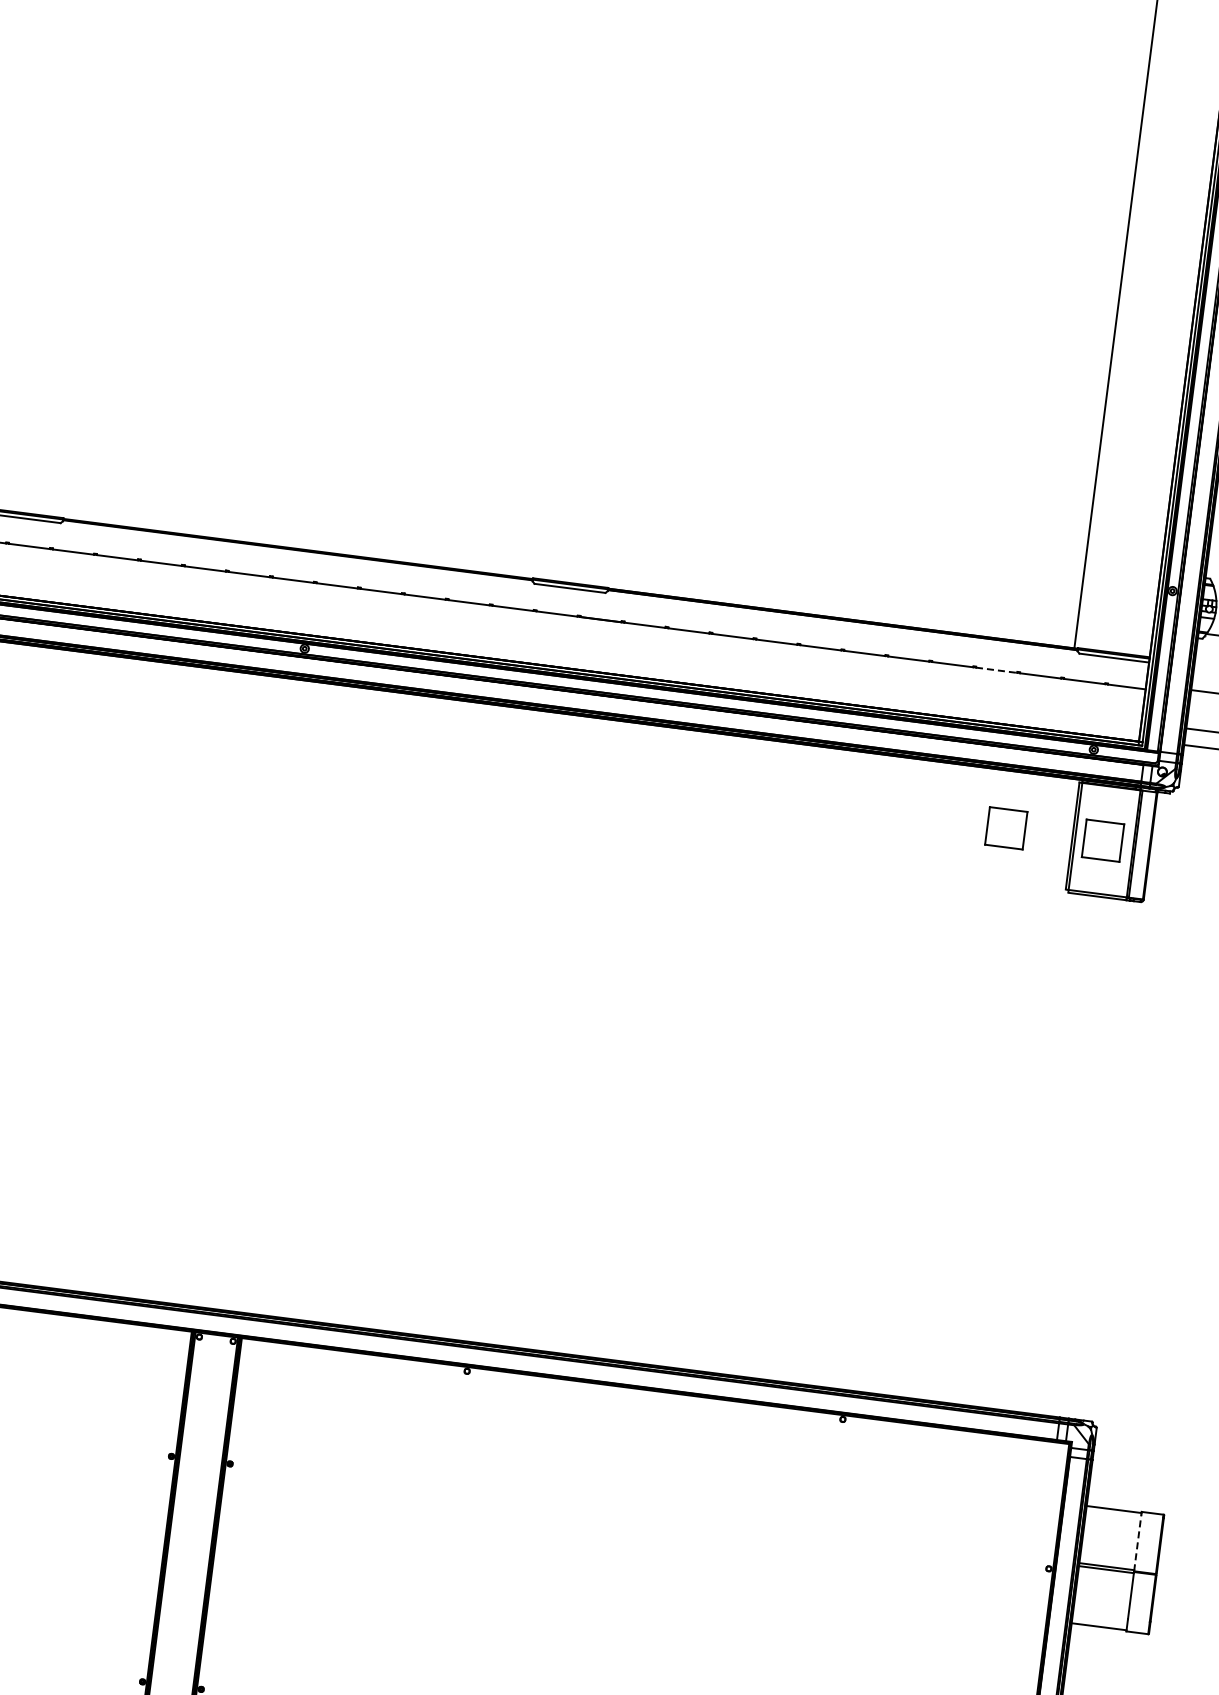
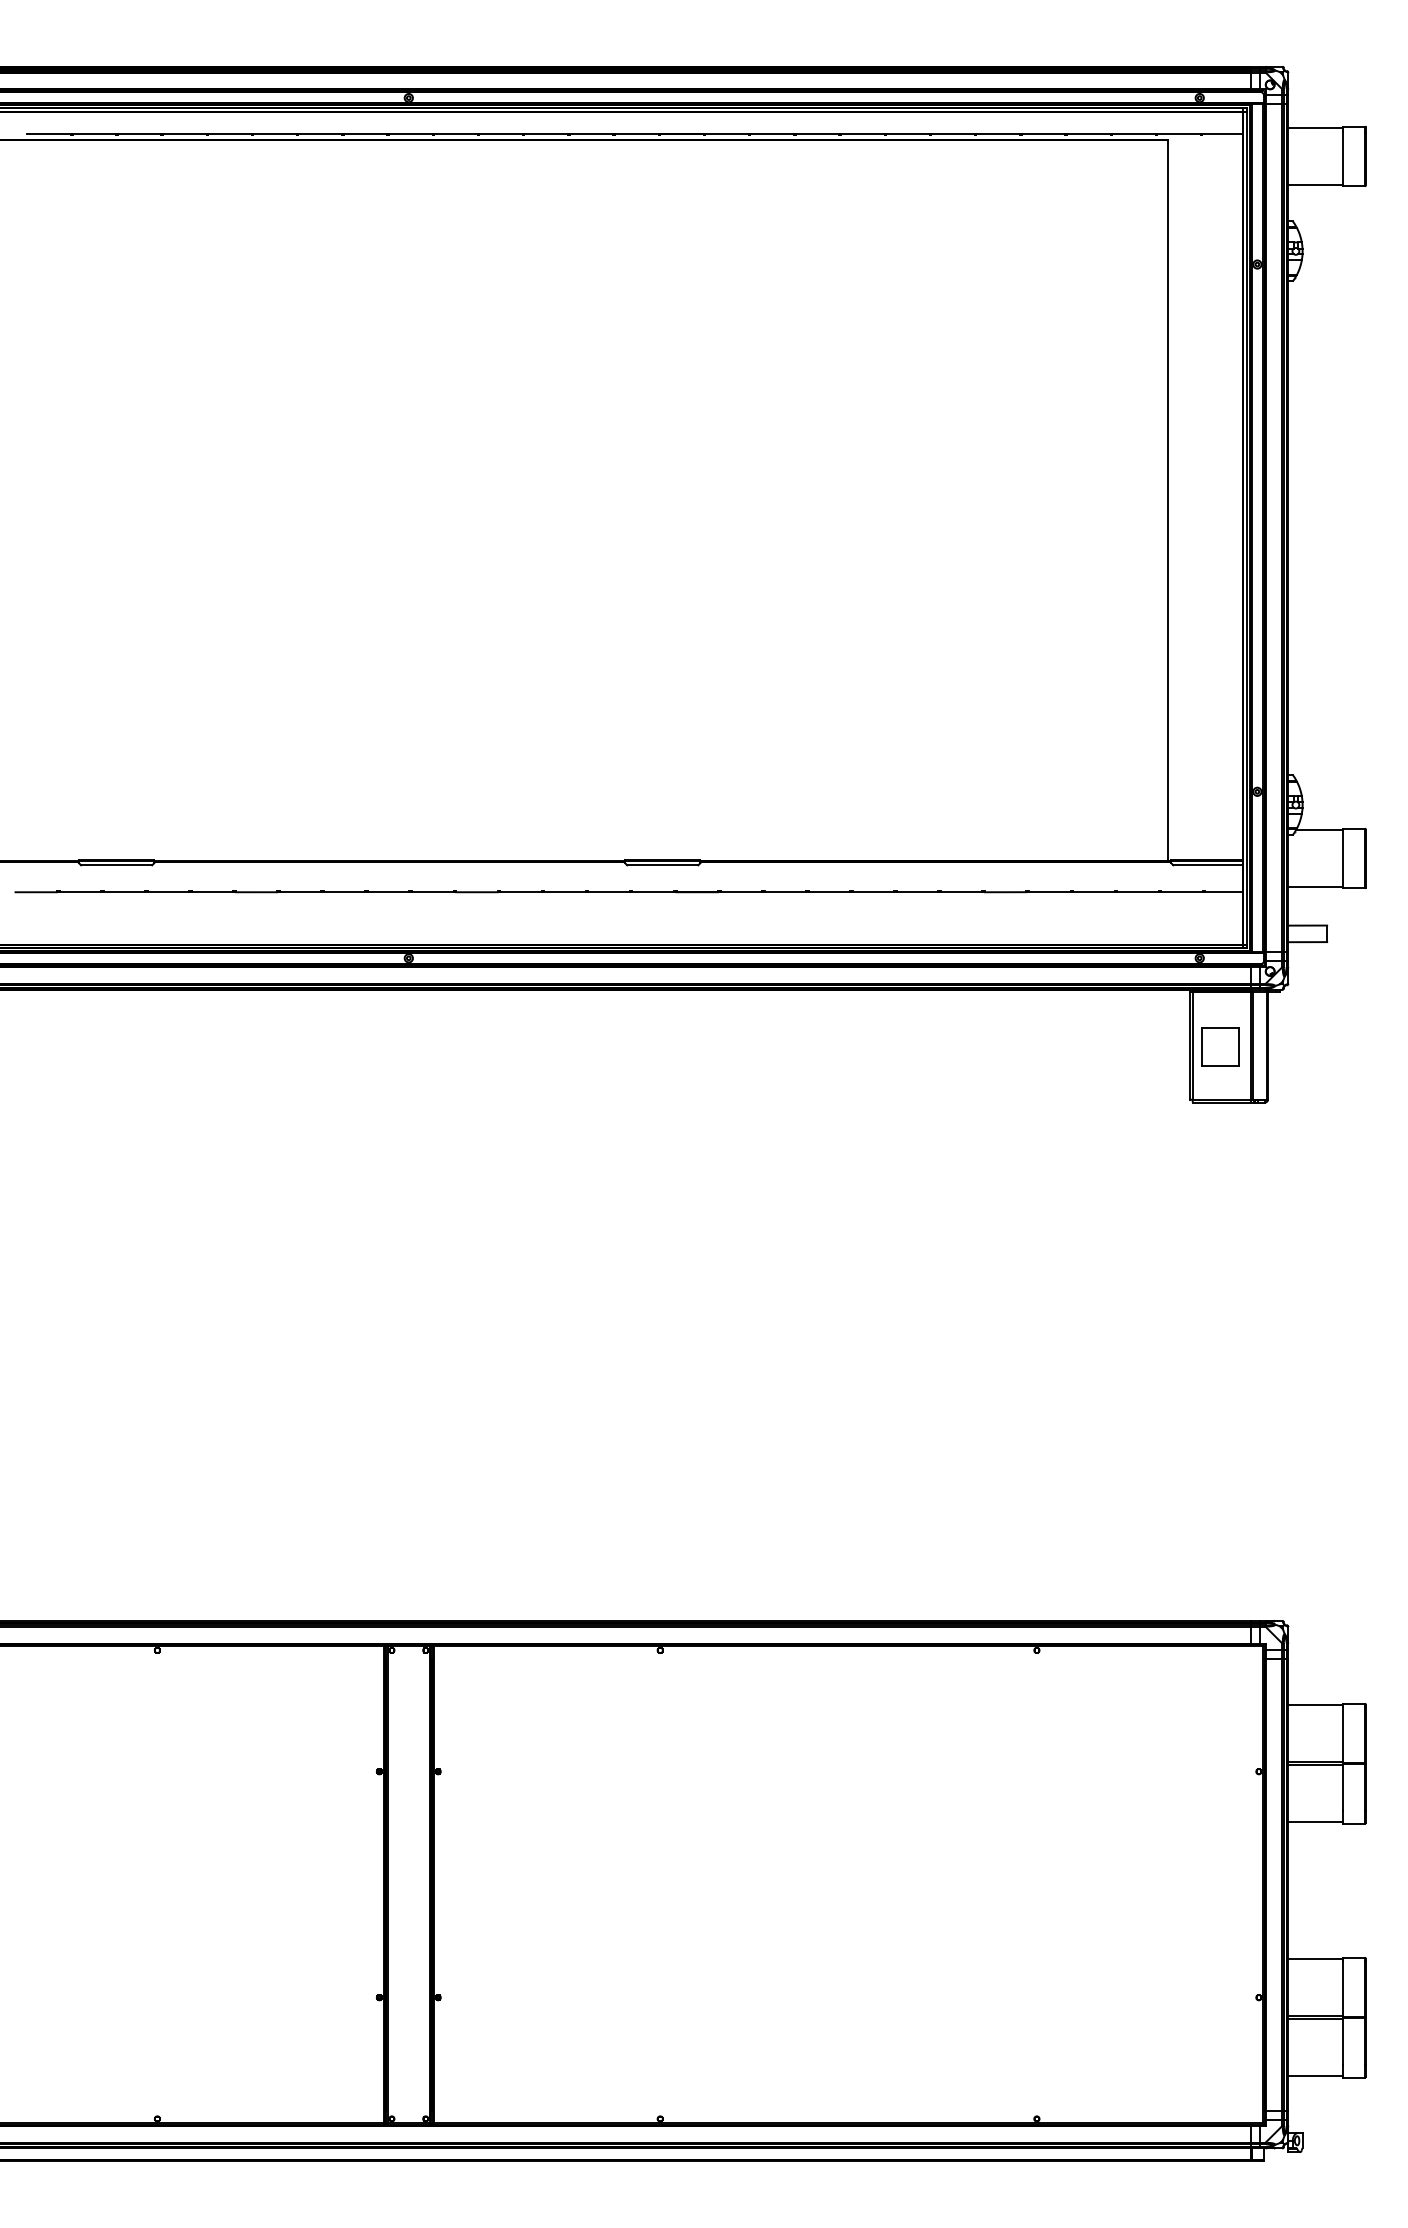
line: (996, 670) -> (1093, 892), dashed -> solid
part: (1006, 828) -> (1123, 1046), removed
line: (1138, 1542) -> (1343, 1734), dashed -> solid

